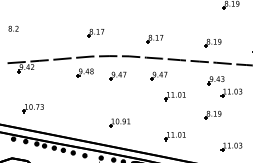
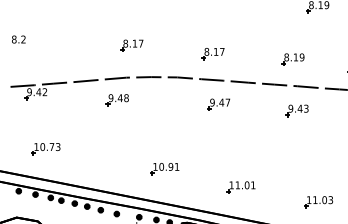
part: (117, 75) -> (161, 103), removed
part: (231, 92) -> (318, 127), removed
part: (174, 96) -> (239, 132), removed
part: (212, 114) -> (292, 157), removed

